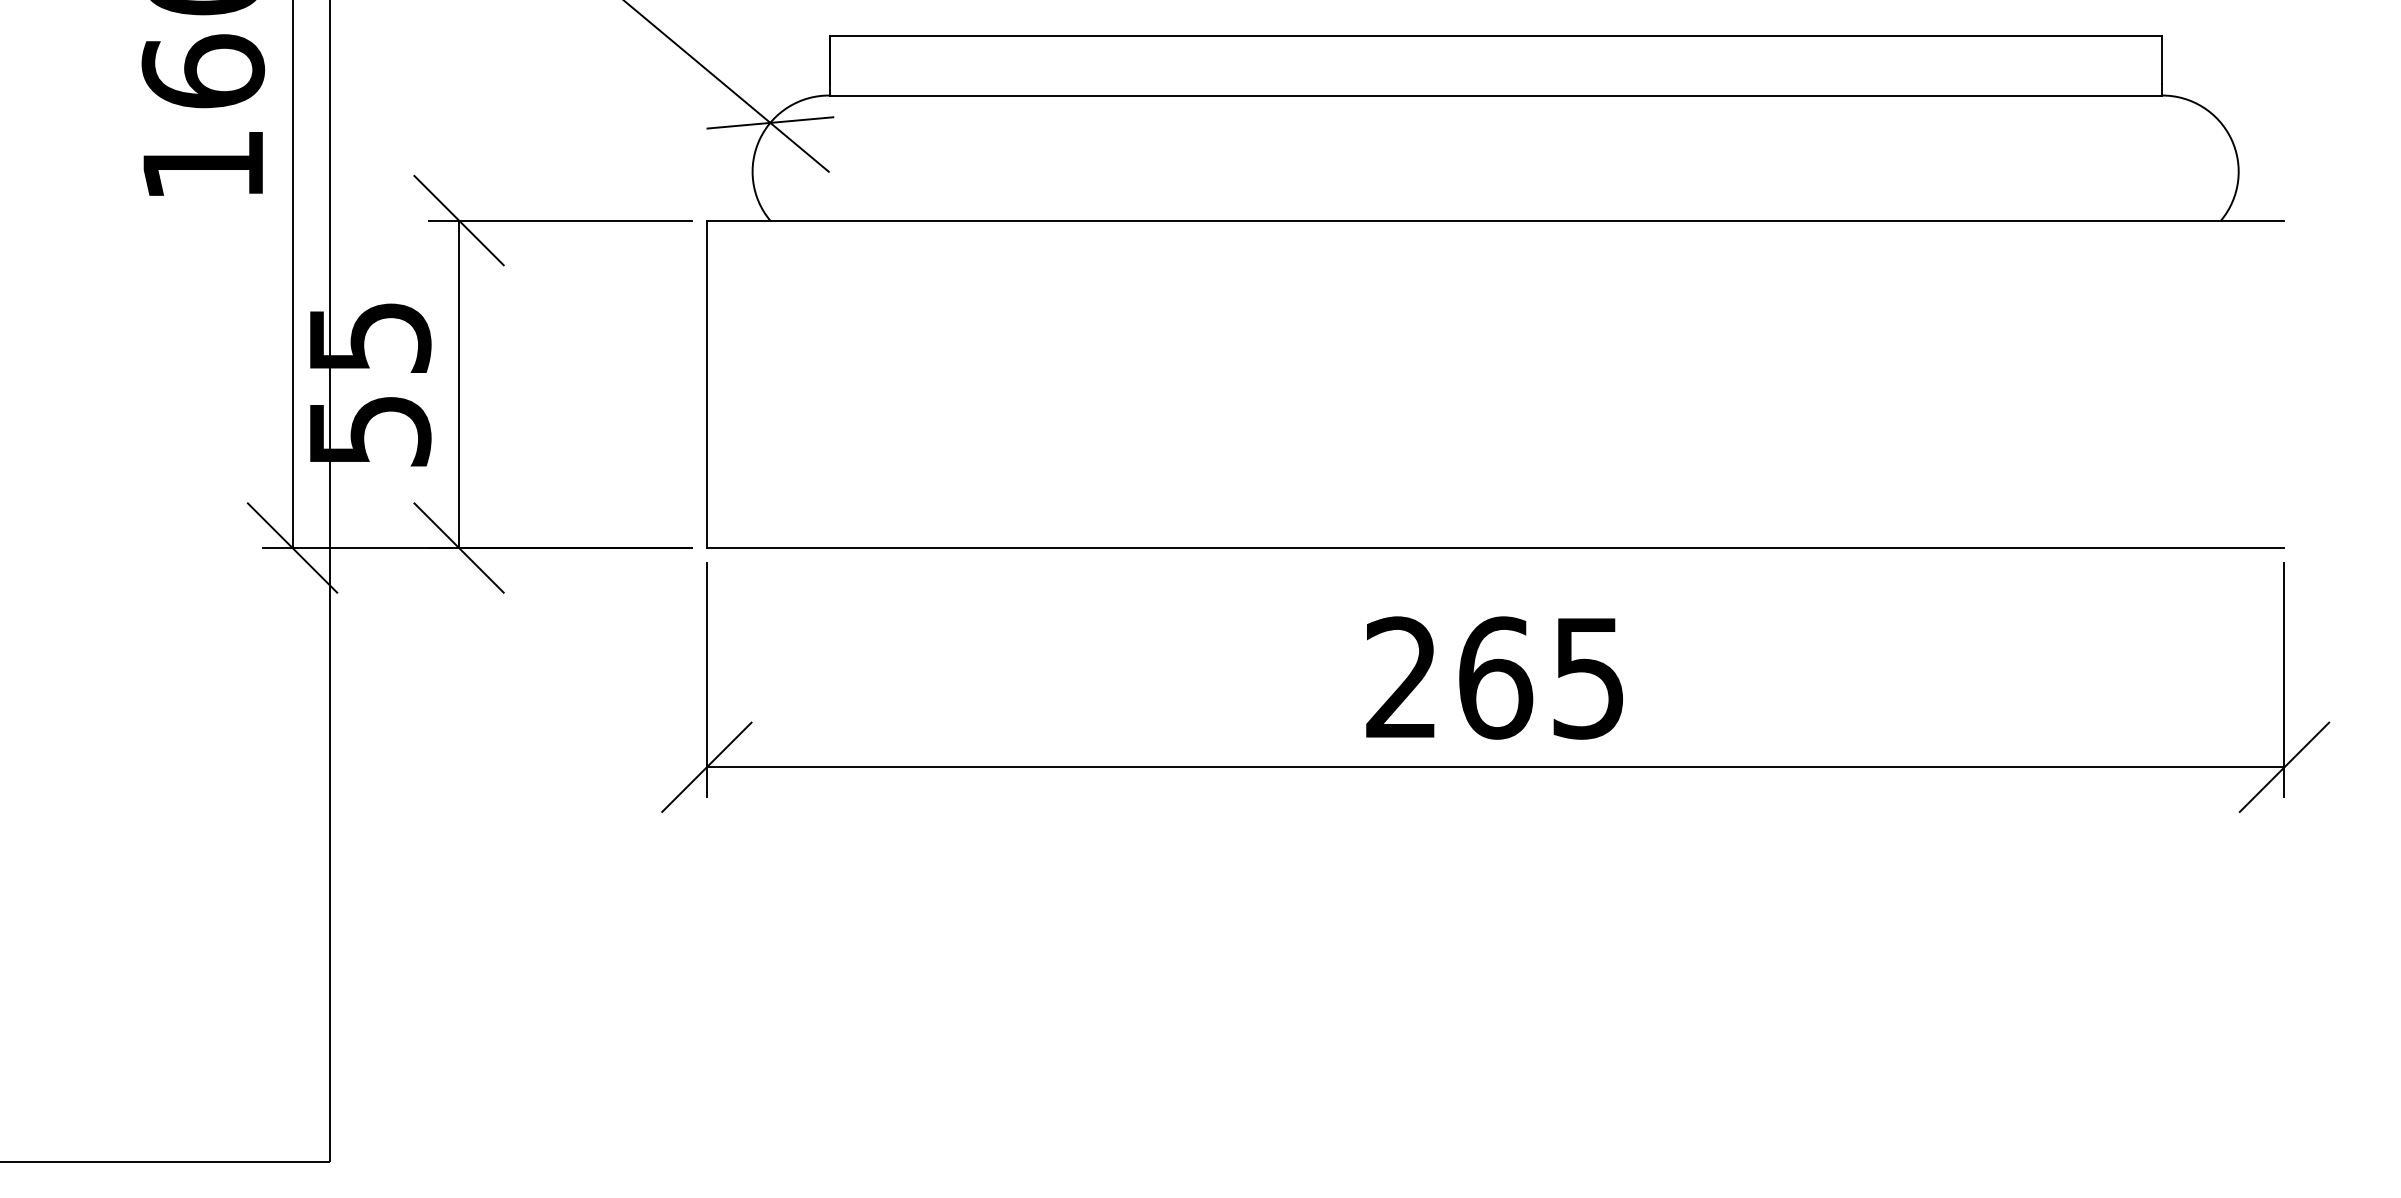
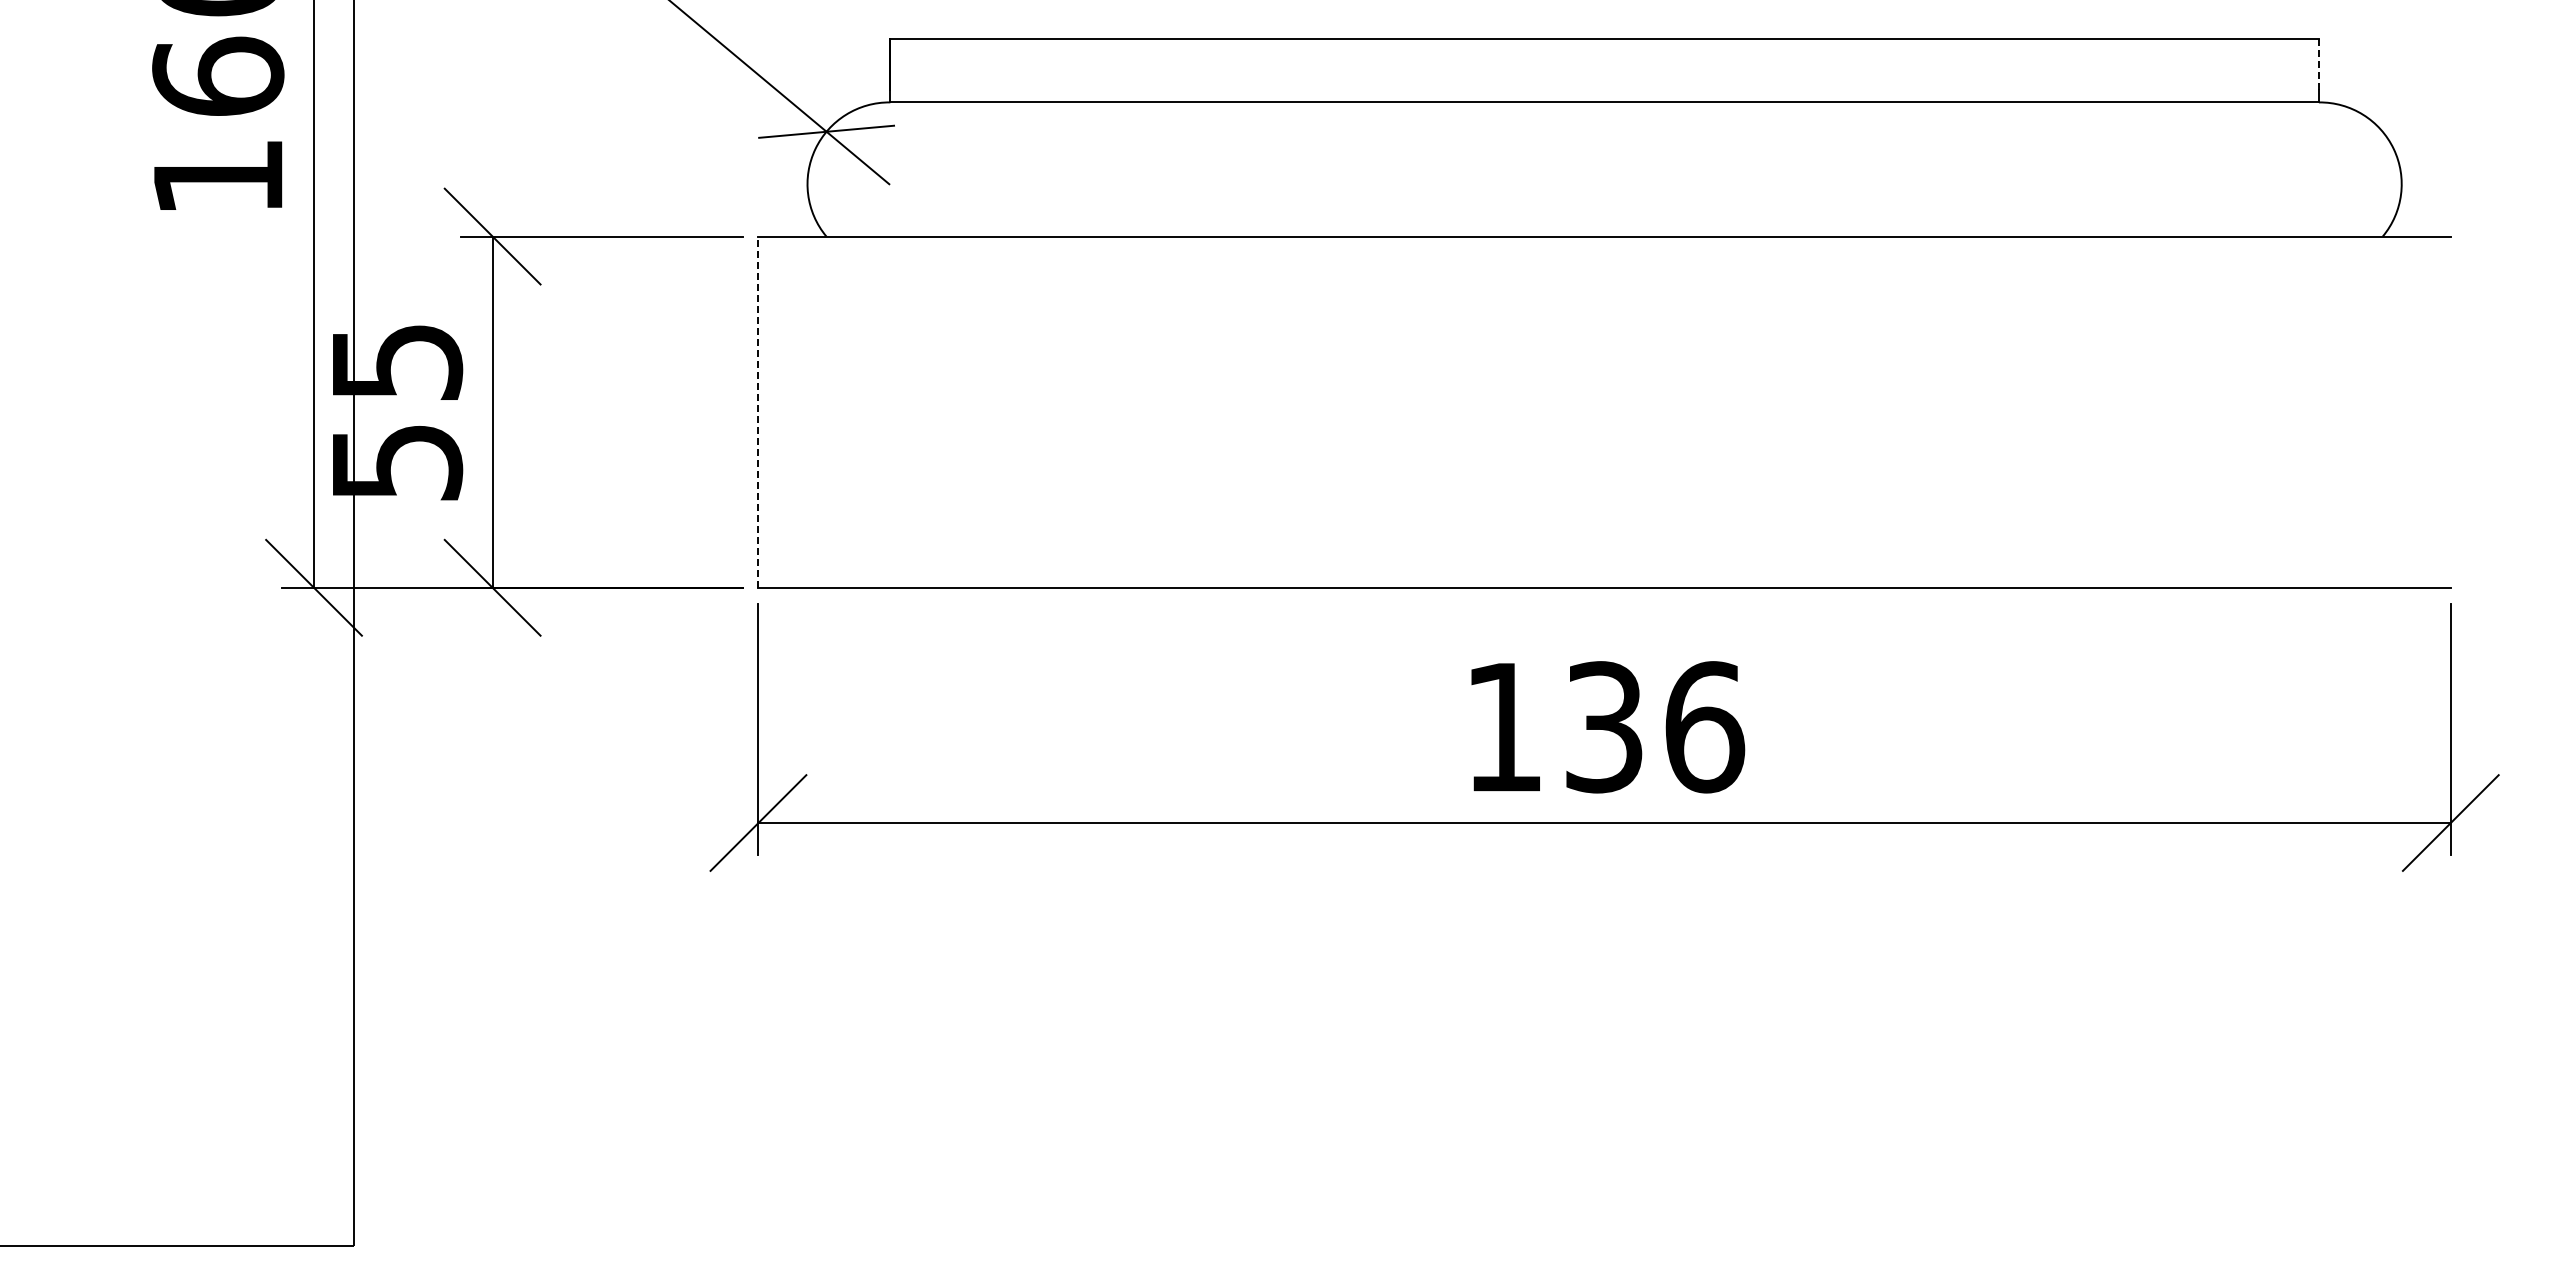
line: (2161, 60) -> (2318, 64), solid -> dashed
line: (706, 384) -> (758, 412), solid -> dashed
text: (1496, 678) -> (1605, 727), 265 -> 136

